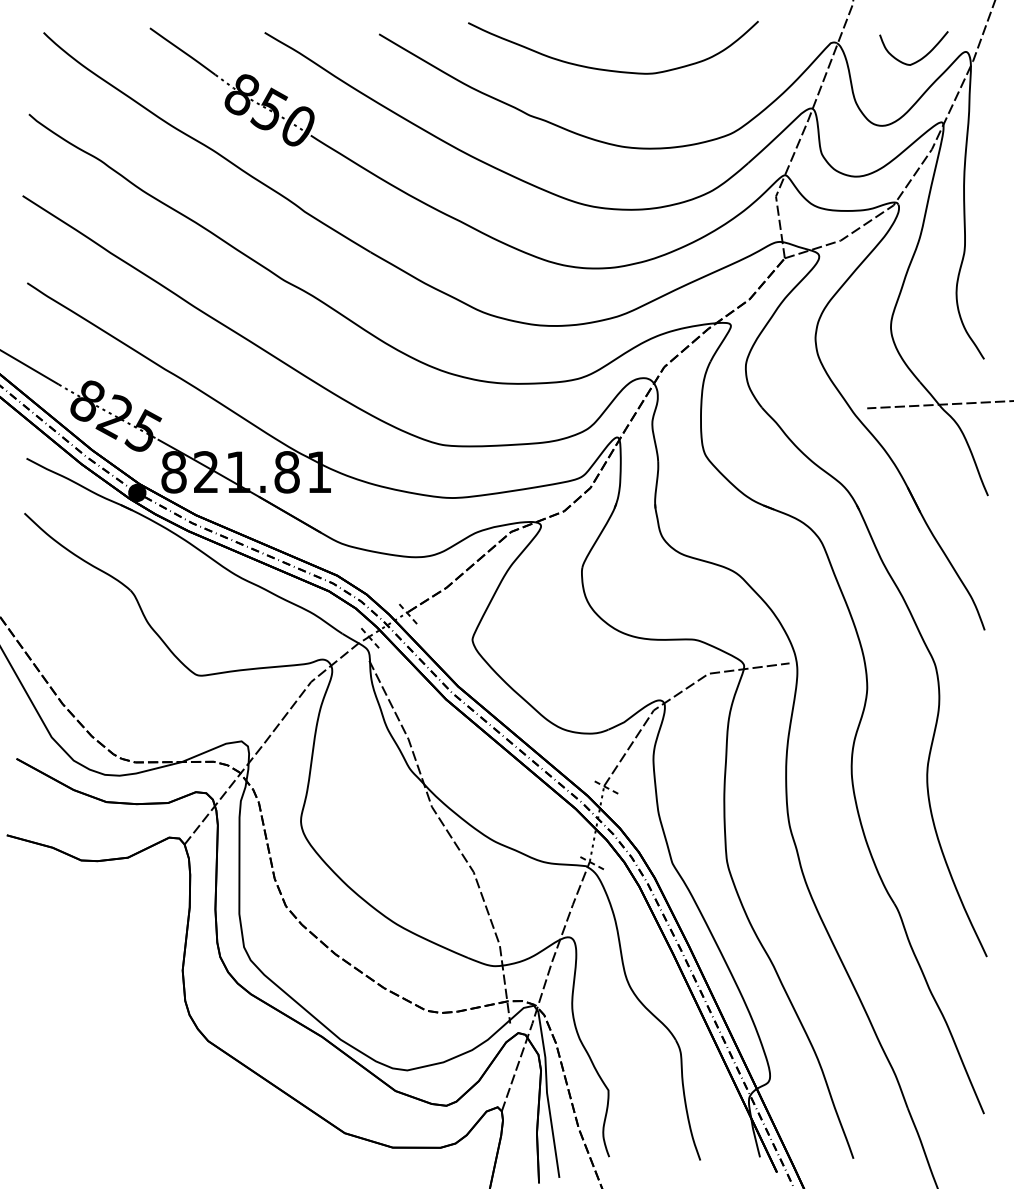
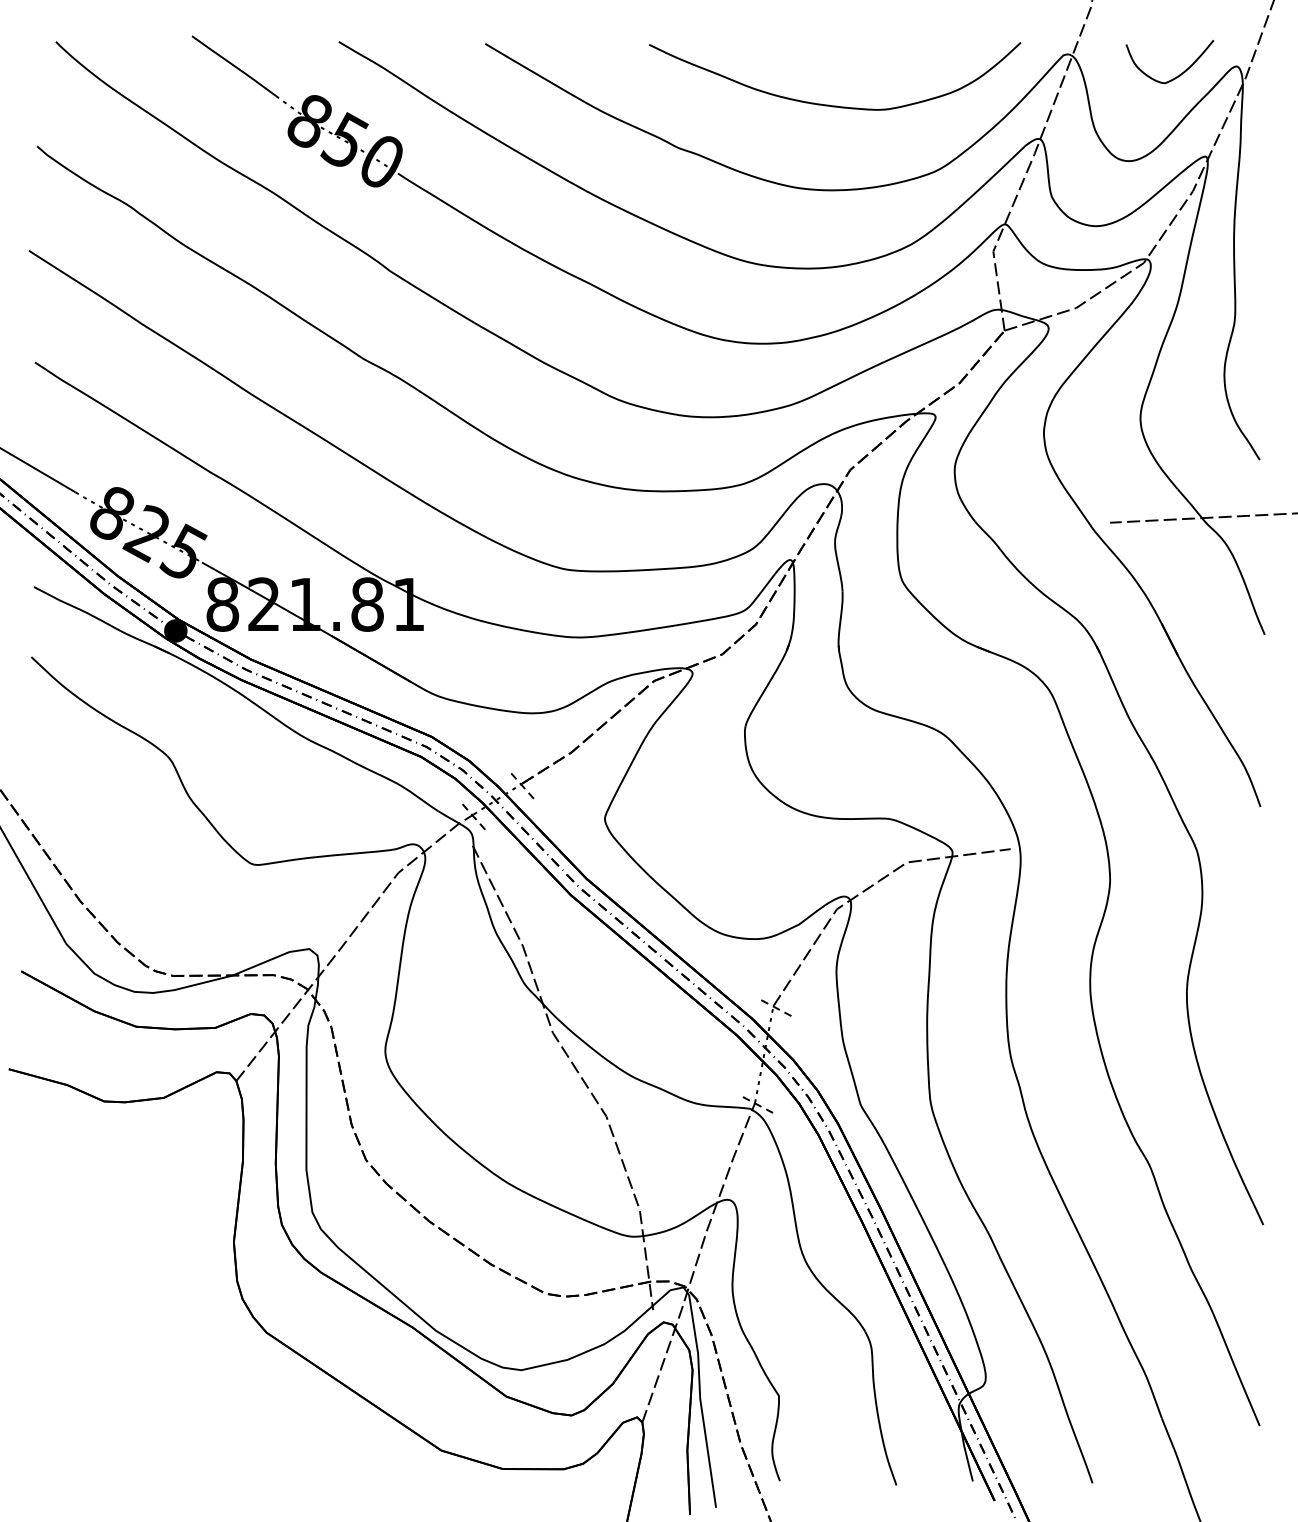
curve: (609, 69) -> (830, 104), moved

